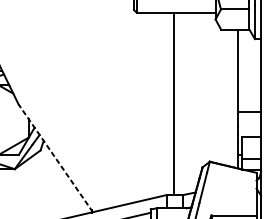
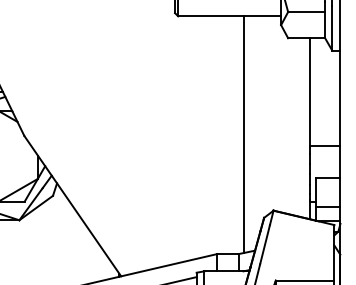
line: (173, 103) -> (243, 134), moved
line: (55, 157) -> (72, 205), dashed -> solid

